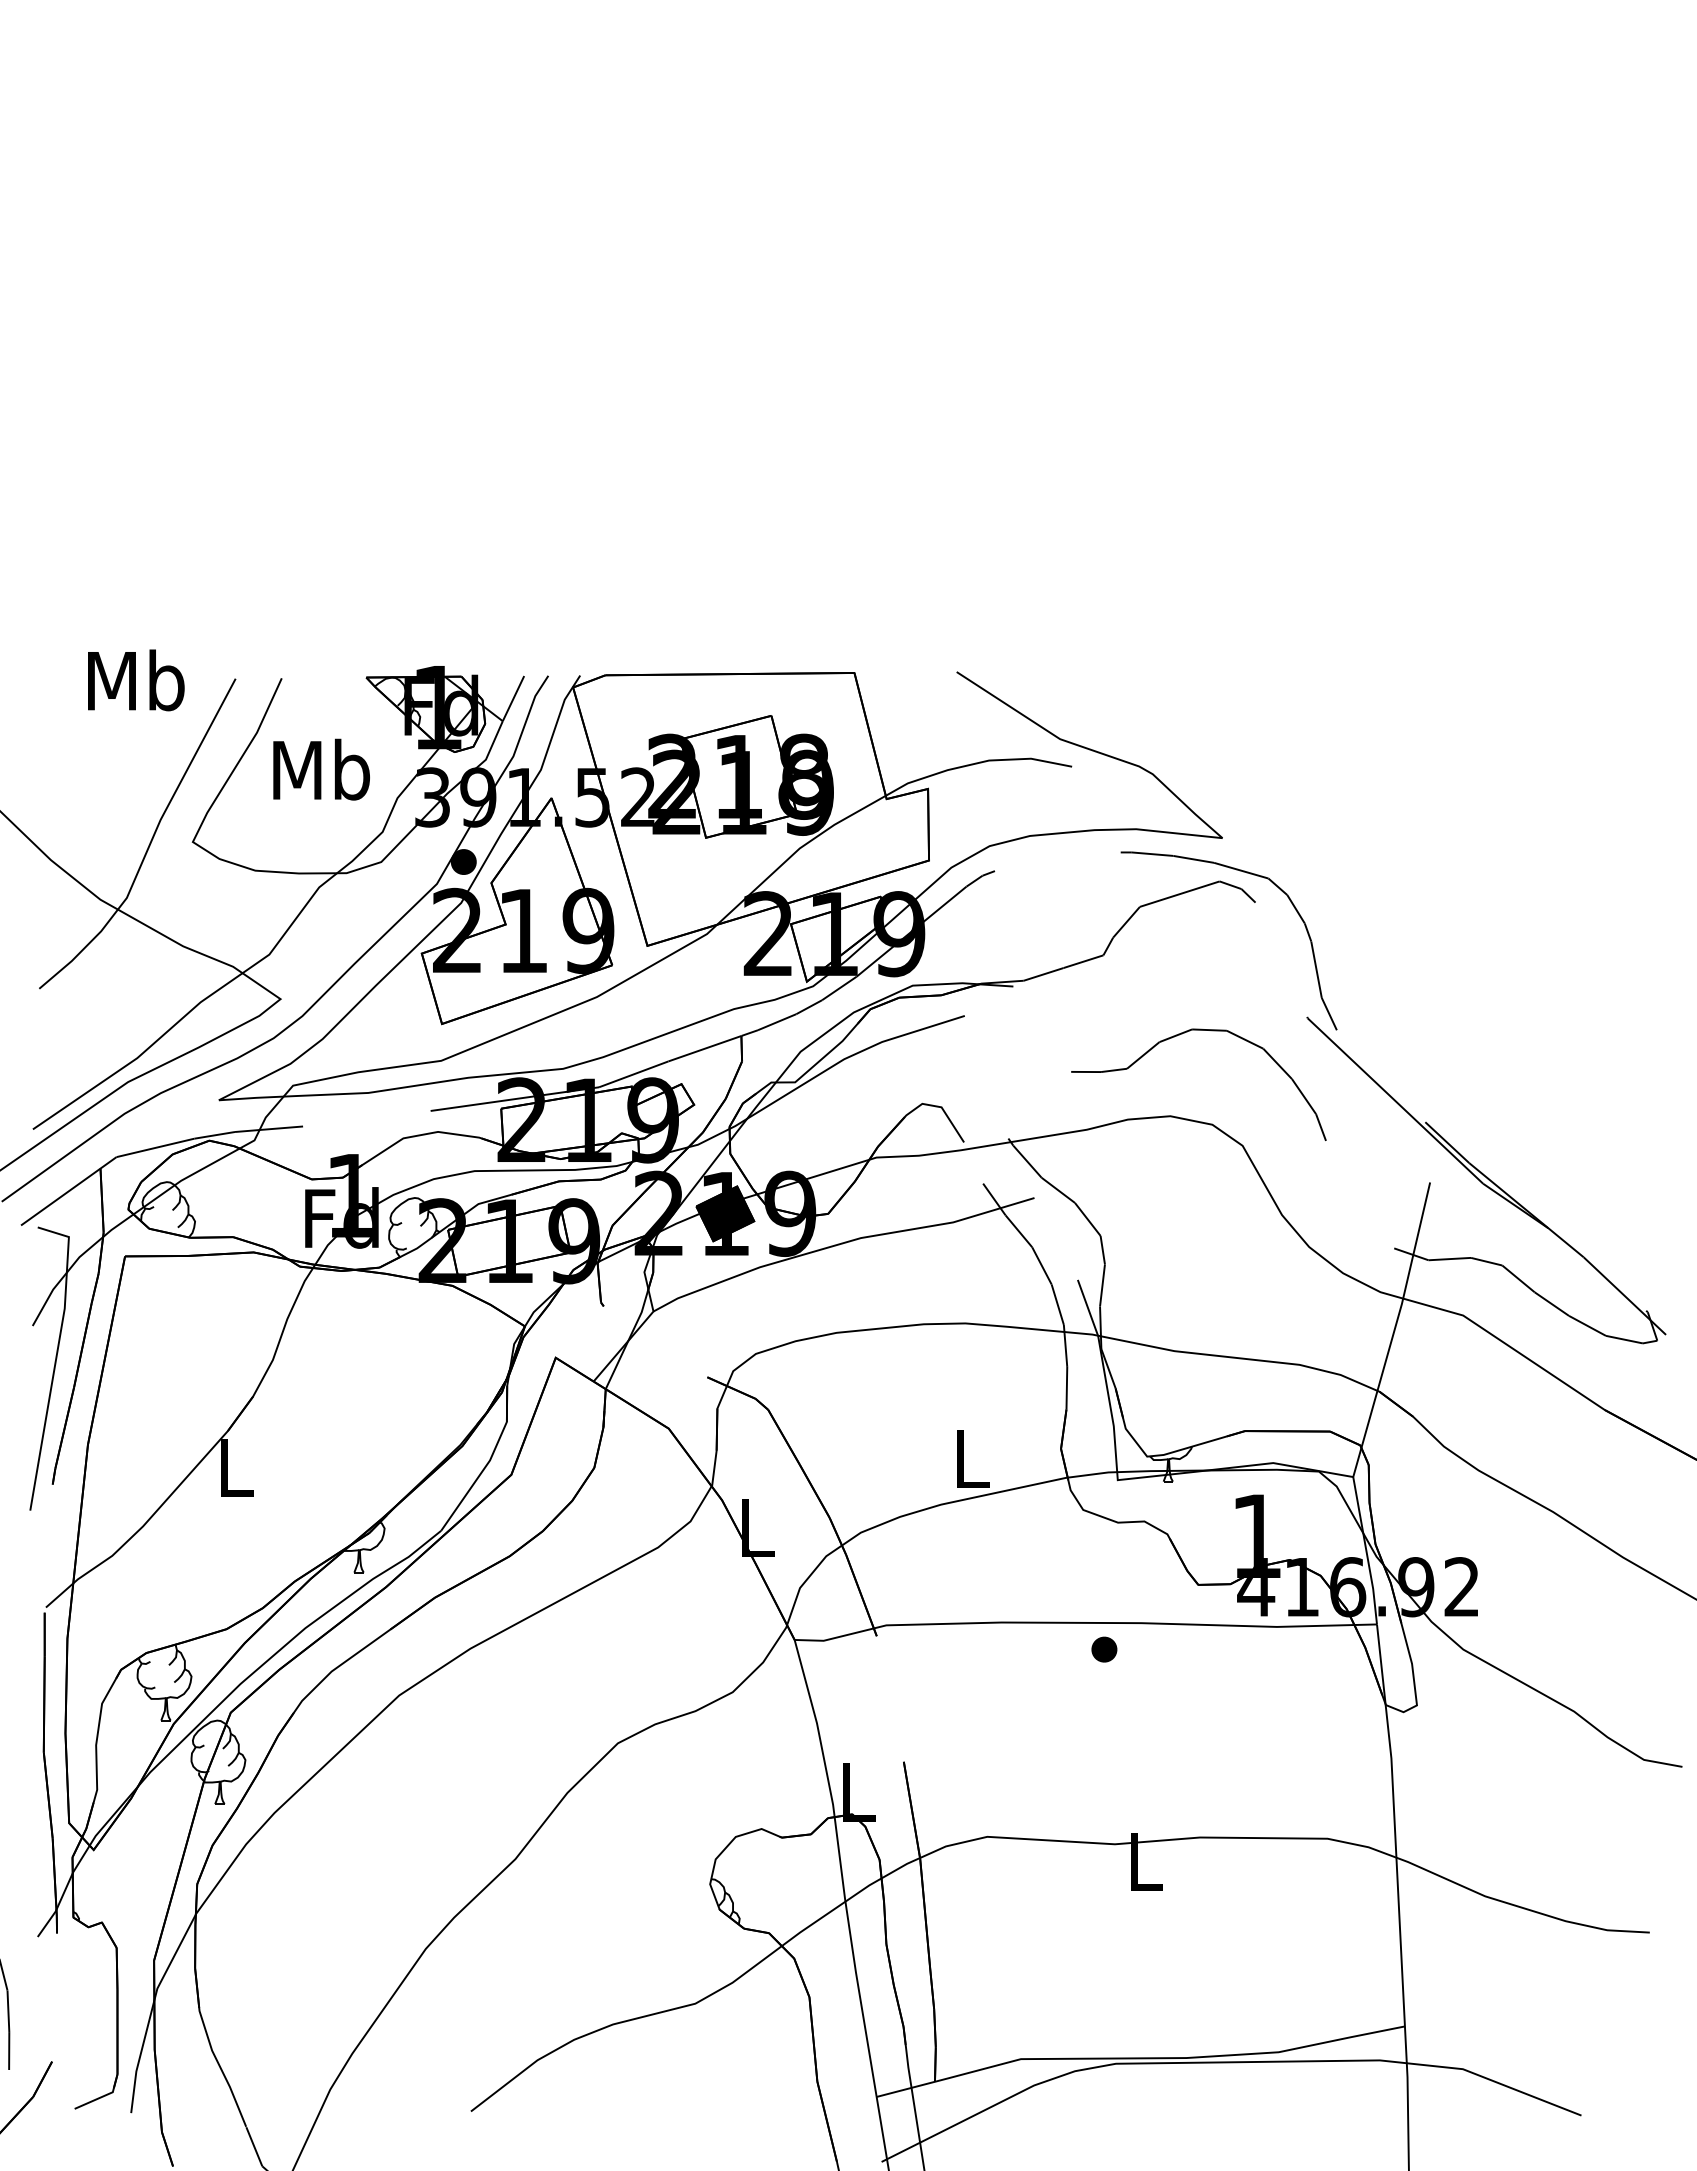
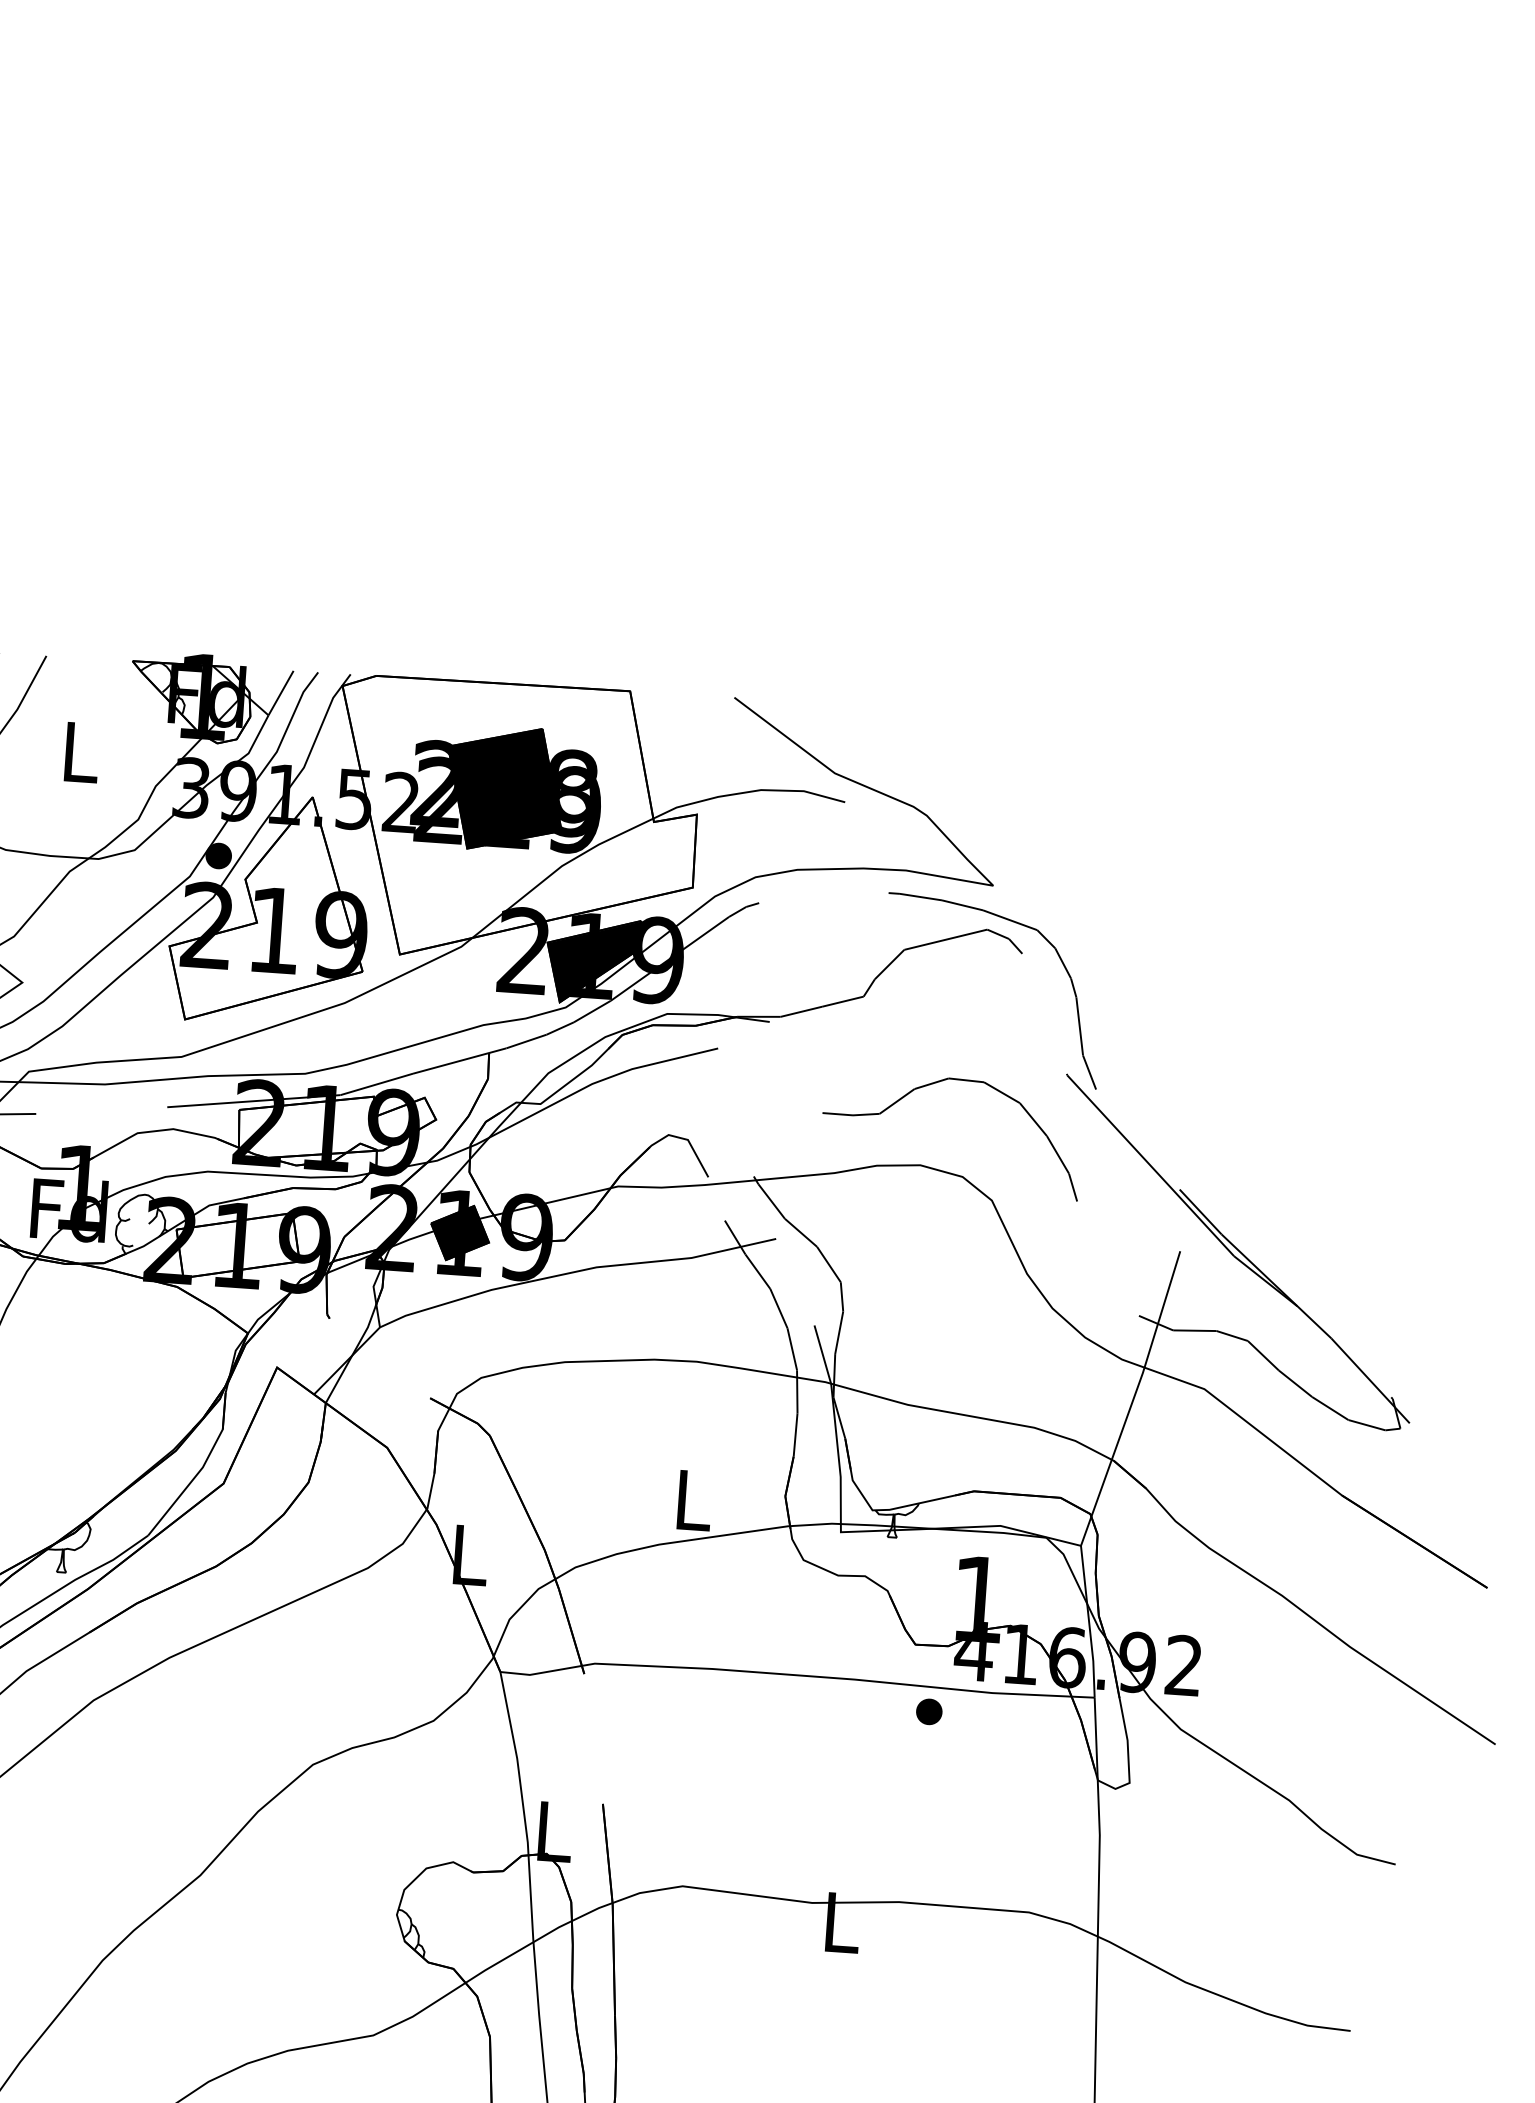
text: (321, 769) -> (80, 751), Mb -> L
fill: (738, 776) -> (504, 788), added
fill: (835, 939) -> (591, 961), added
part: (1104, 1649) -> (929, 1711), moved

